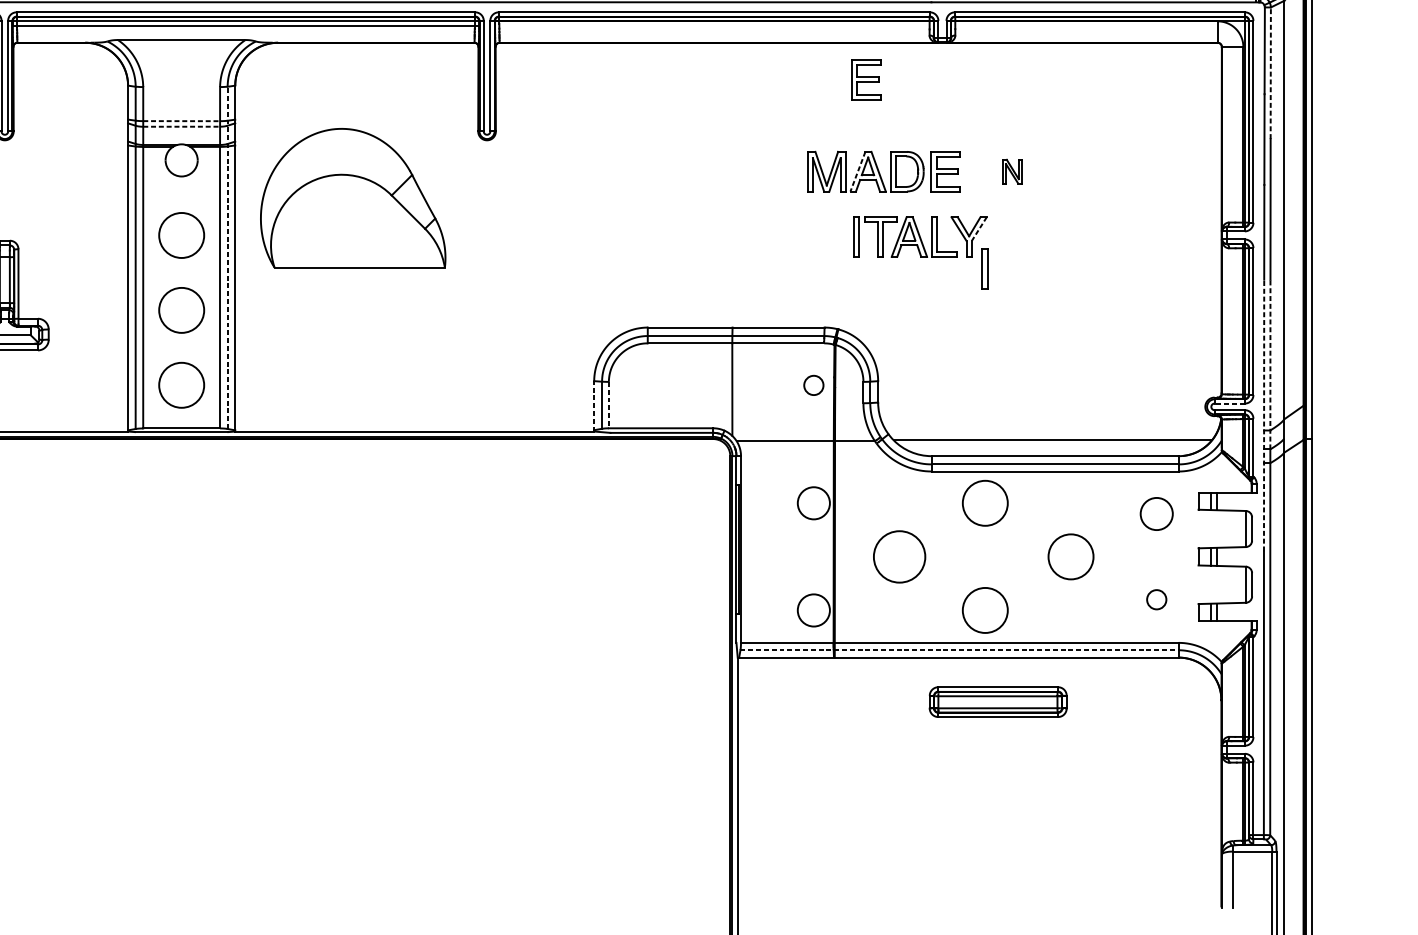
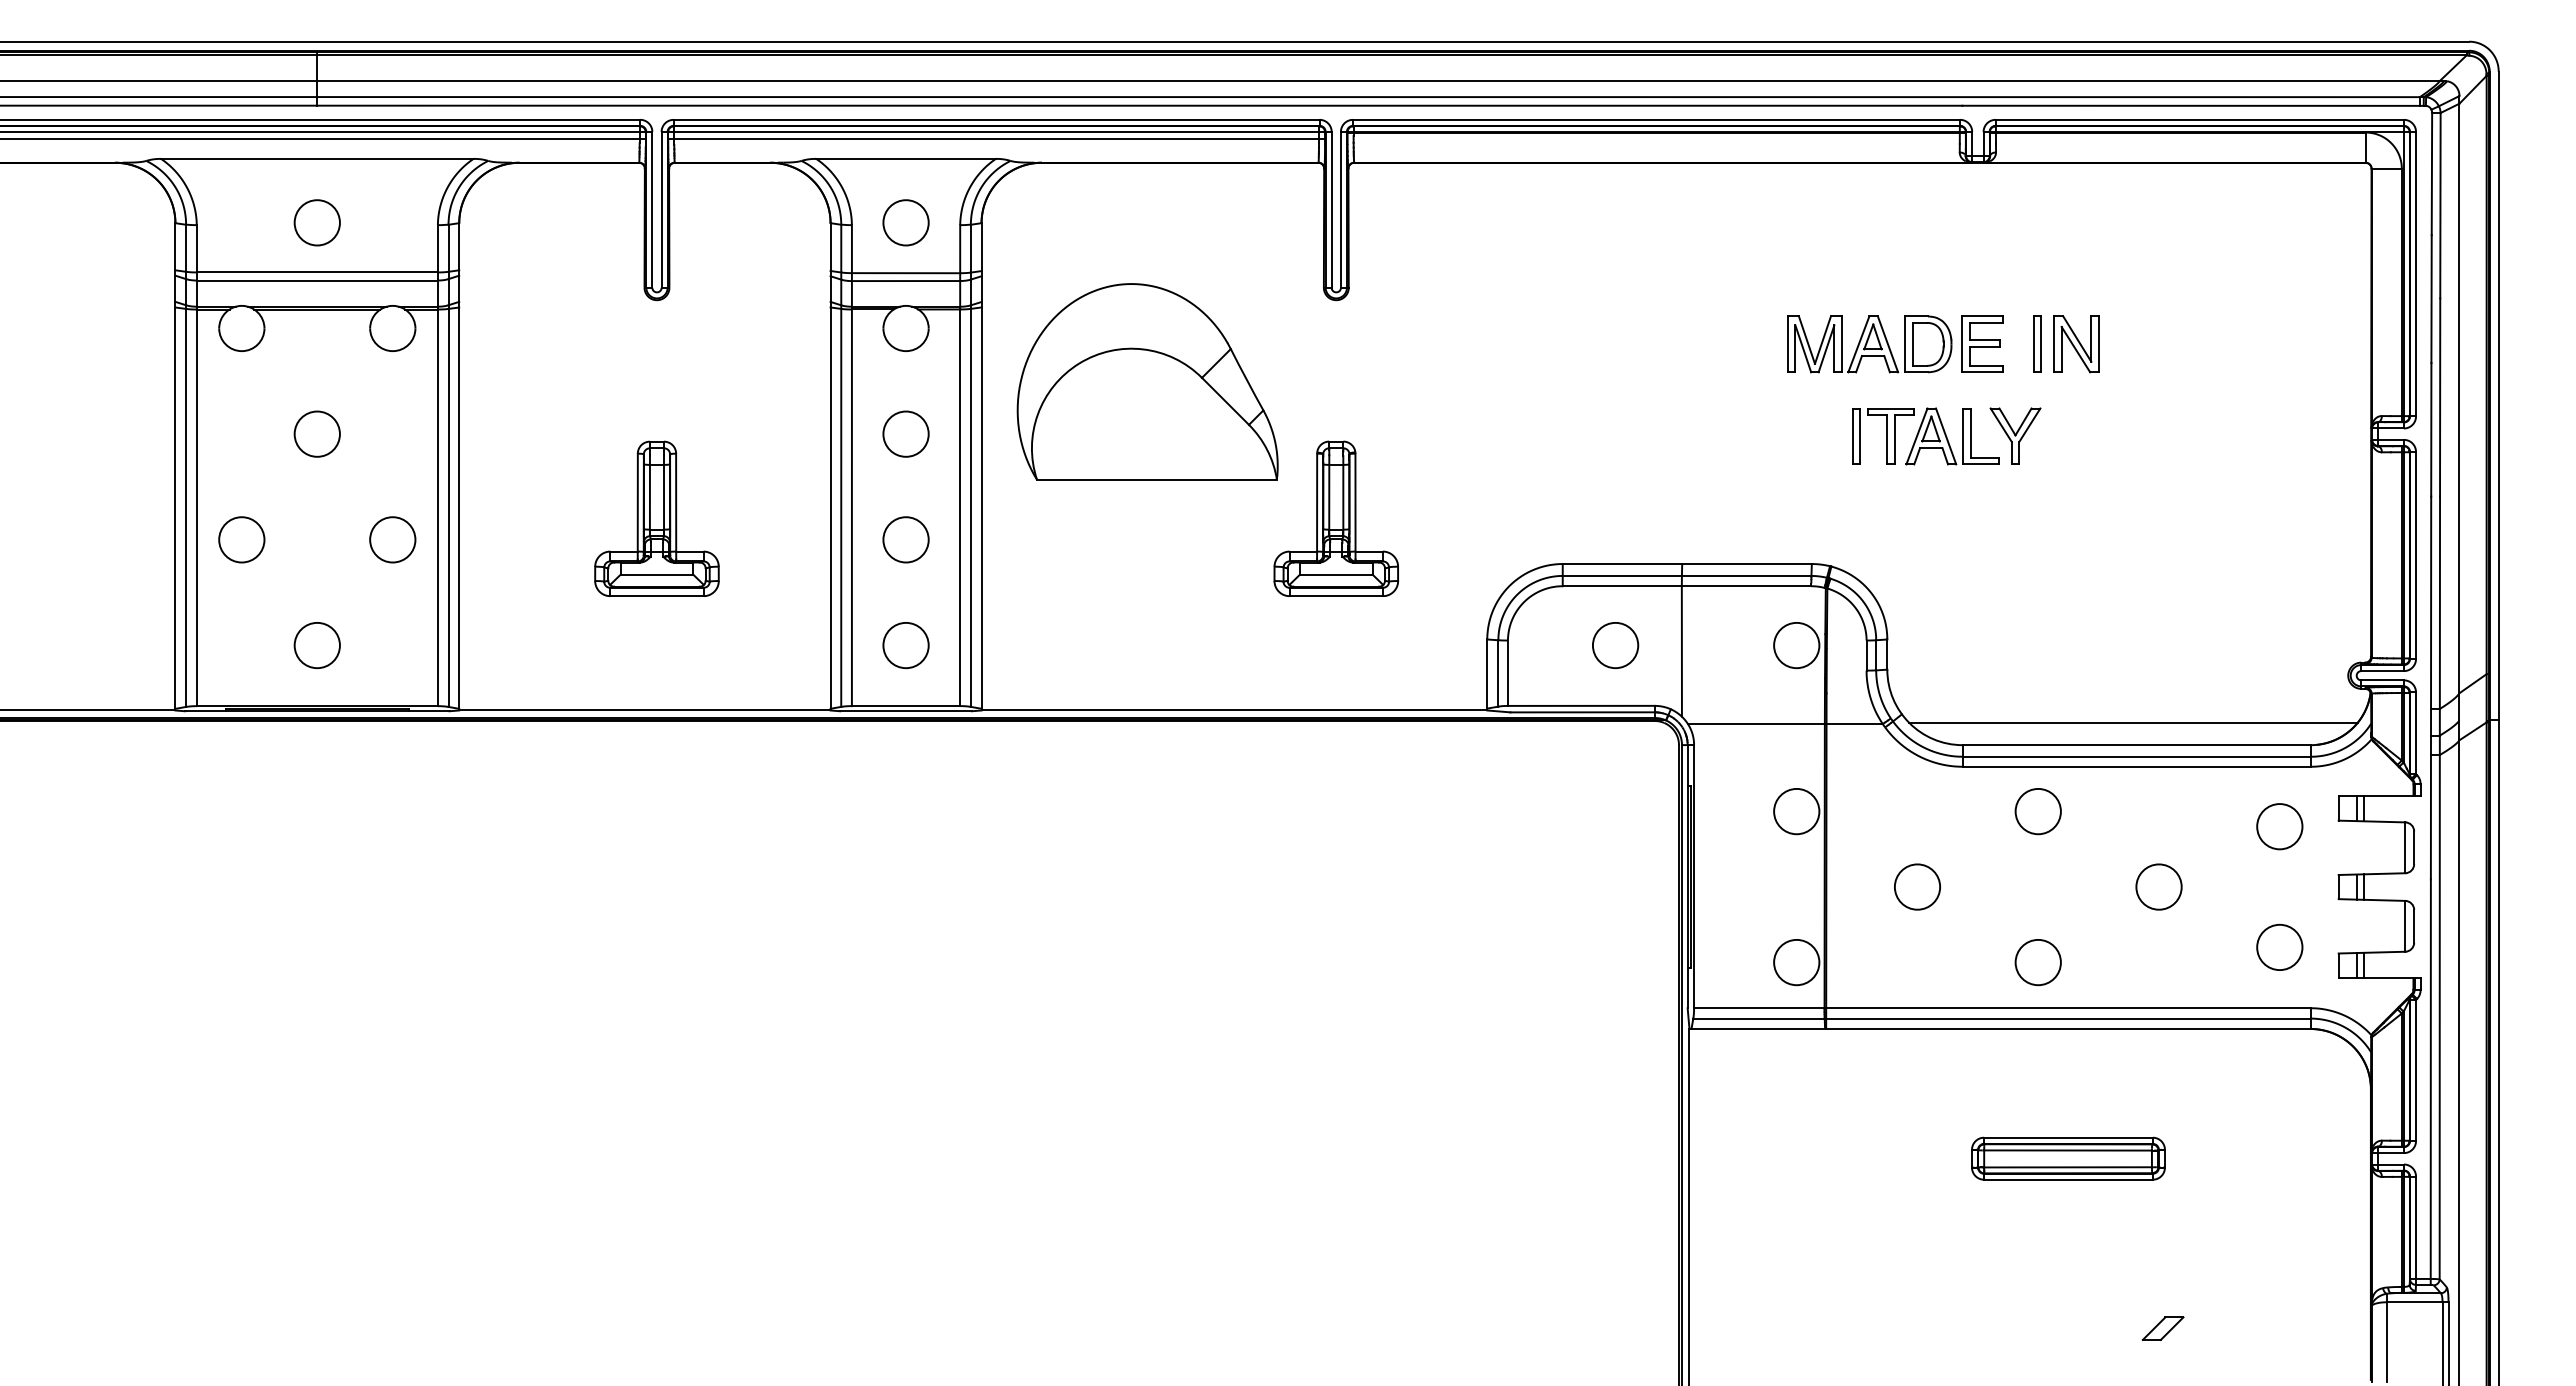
line: (1270, 73) -> (2440, 205), dashed -> solid
part: (866, 79) -> (1870, 214), removed
circle: (181, 85) -> (905, 222), added
line: (181, 121) -> (906, 273), dashed -> solid
line: (181, 127) -> (906, 281), dashed -> solid
line: (857, 171) -> (1858, 344), dashed -> solid
part: (1012, 171) -> (2076, 344), size x1.67
line: (979, 229) -> (2029, 425), dashed -> solid
circle: (181, 234) -> (905, 433), size x0.71
line: (227, 257) -> (970, 465), dashed -> solid
part: (984, 268) -> (2037, 343), moved
part: (487, 295) -> (1336, 518), added
circle: (181, 310) -> (905, 539), size x0.71
line: (1270, 364) -> (2439, 615), dashed -> solid
circle: (181, 385) -> (905, 645), size x0.71
circle: (685, 385) -> (1615, 645), added
circle: (813, 385) -> (1796, 645), size x1.67
line: (1229, 403) -> (2382, 671), dashed -> solid
line: (608, 405) -> (1507, 673), dashed -> solid
line: (594, 406) -> (1487, 674), dashed -> solid
line: (1264, 415) -> (2431, 687), dashed -> solid
circle: (984, 503) -> (2037, 811), size x0.71
circle: (899, 556) -> (1917, 886), size x0.62
circle: (1070, 556) -> (2158, 886), size x0.71
circle: (1156, 599) -> (2279, 947), size x1.67
circle: (984, 610) -> (2037, 962), size x0.71
line: (959, 650) -> (2001, 1018), dashed -> solid
part: (998, 701) -> (2068, 1158), moved
part: (1073, 870) -> (2162, 1328), added

